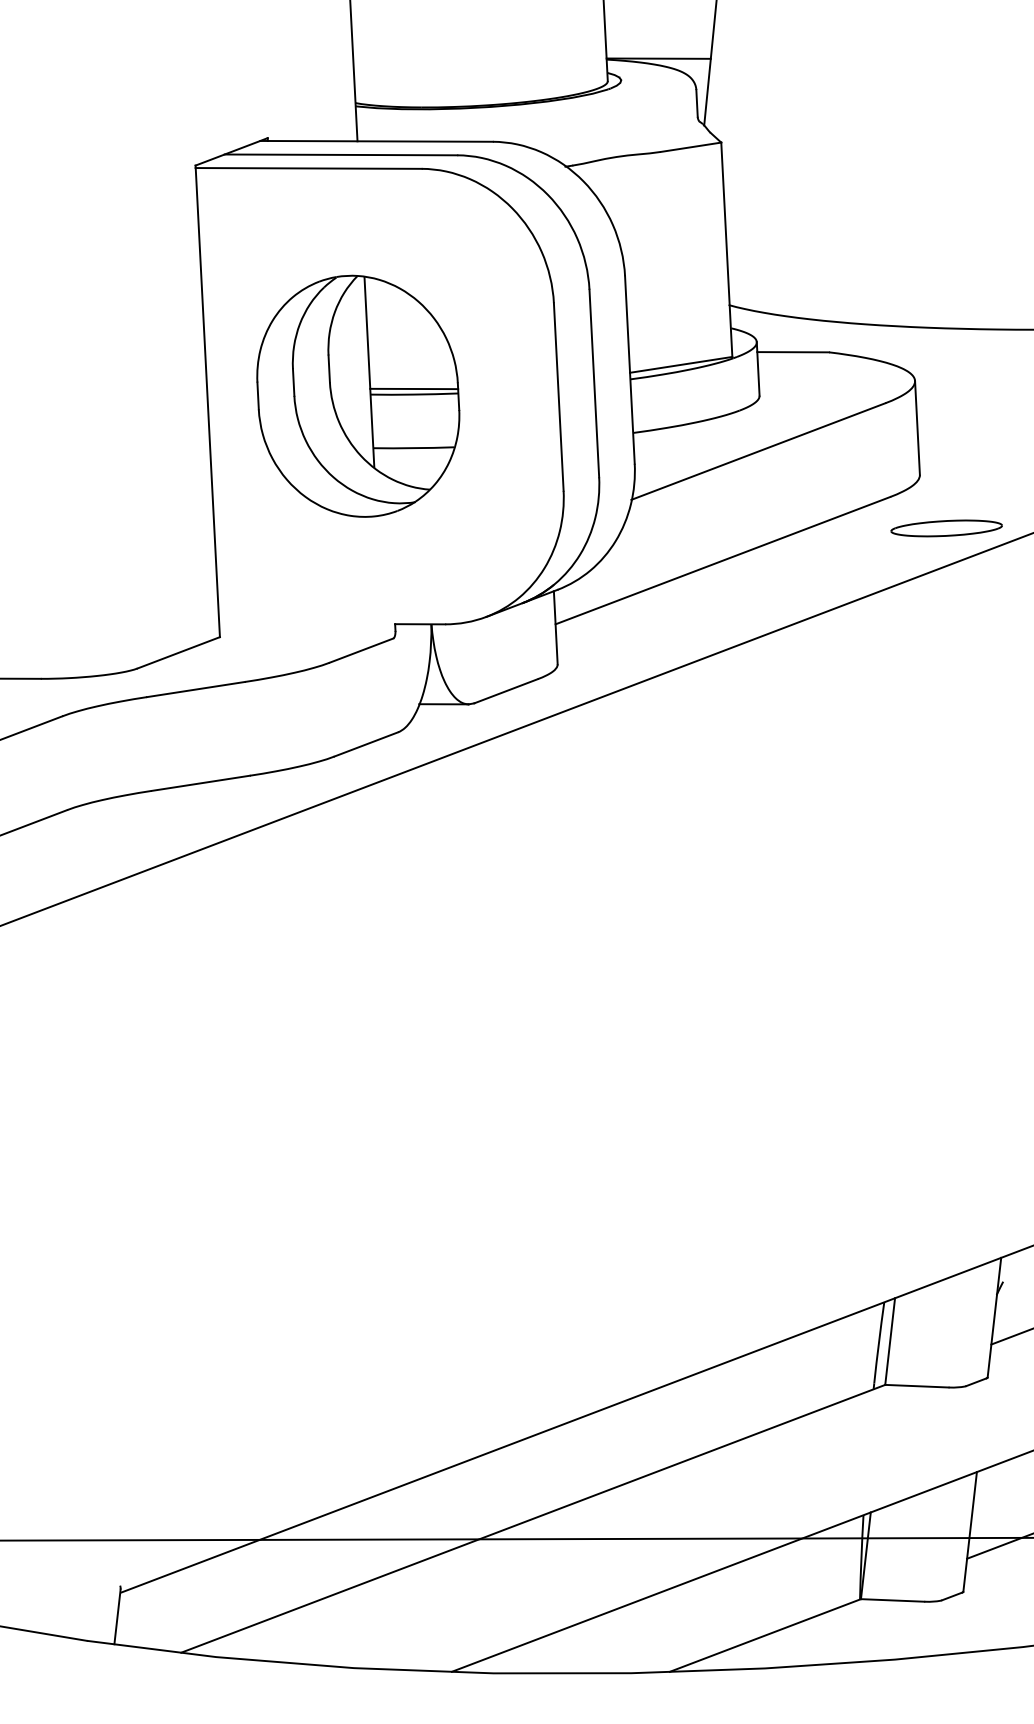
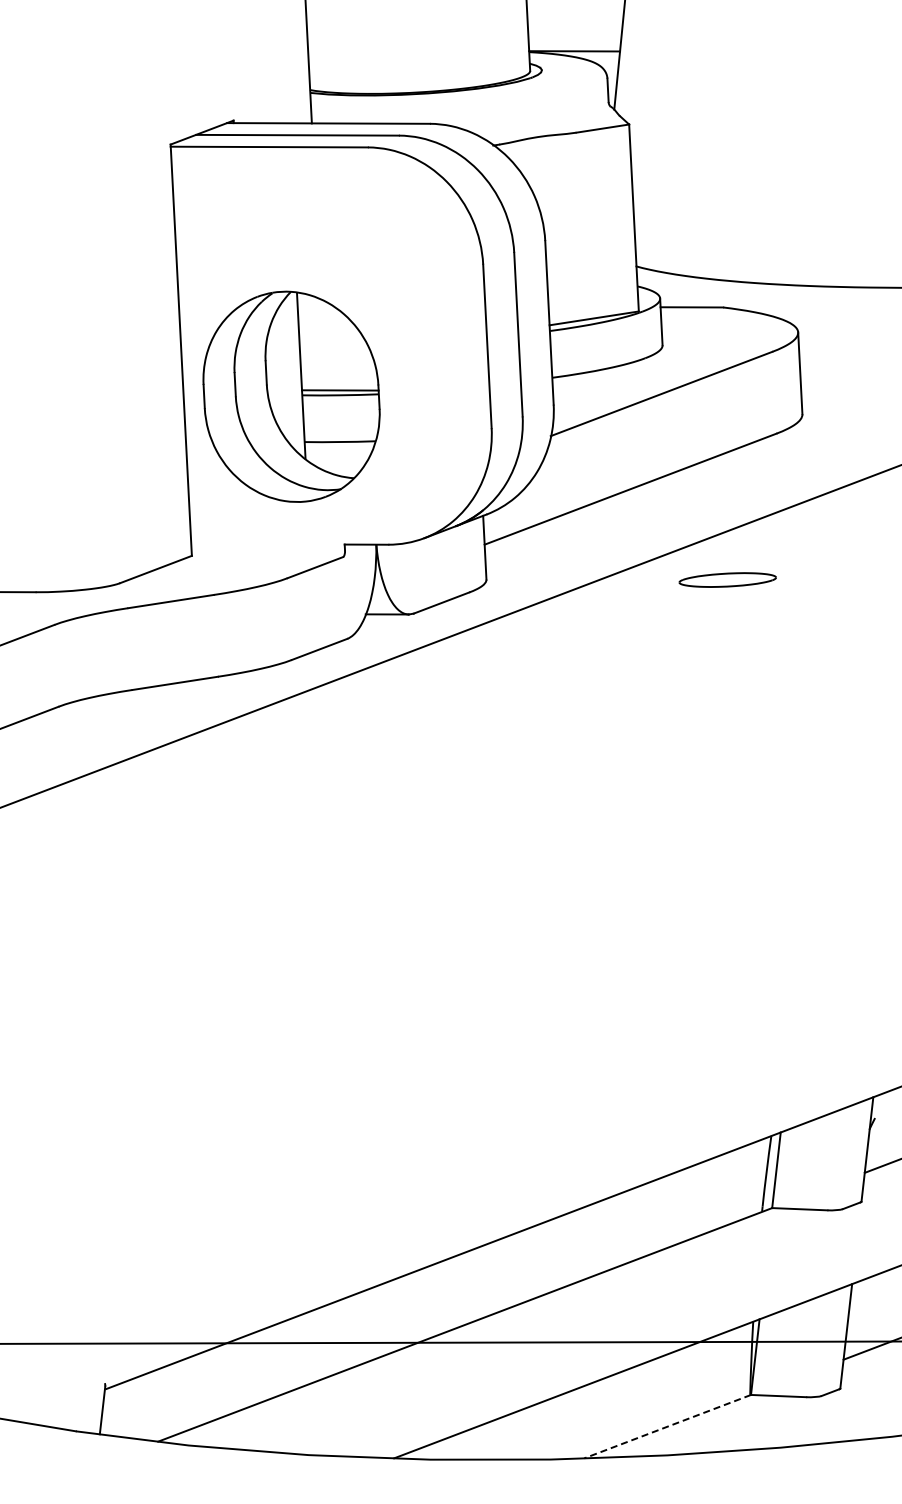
part: (358, 395) -> (291, 396), moved
part: (946, 527) -> (727, 579), moved
line: (765, 1635) -> (667, 1426), solid -> dashed

